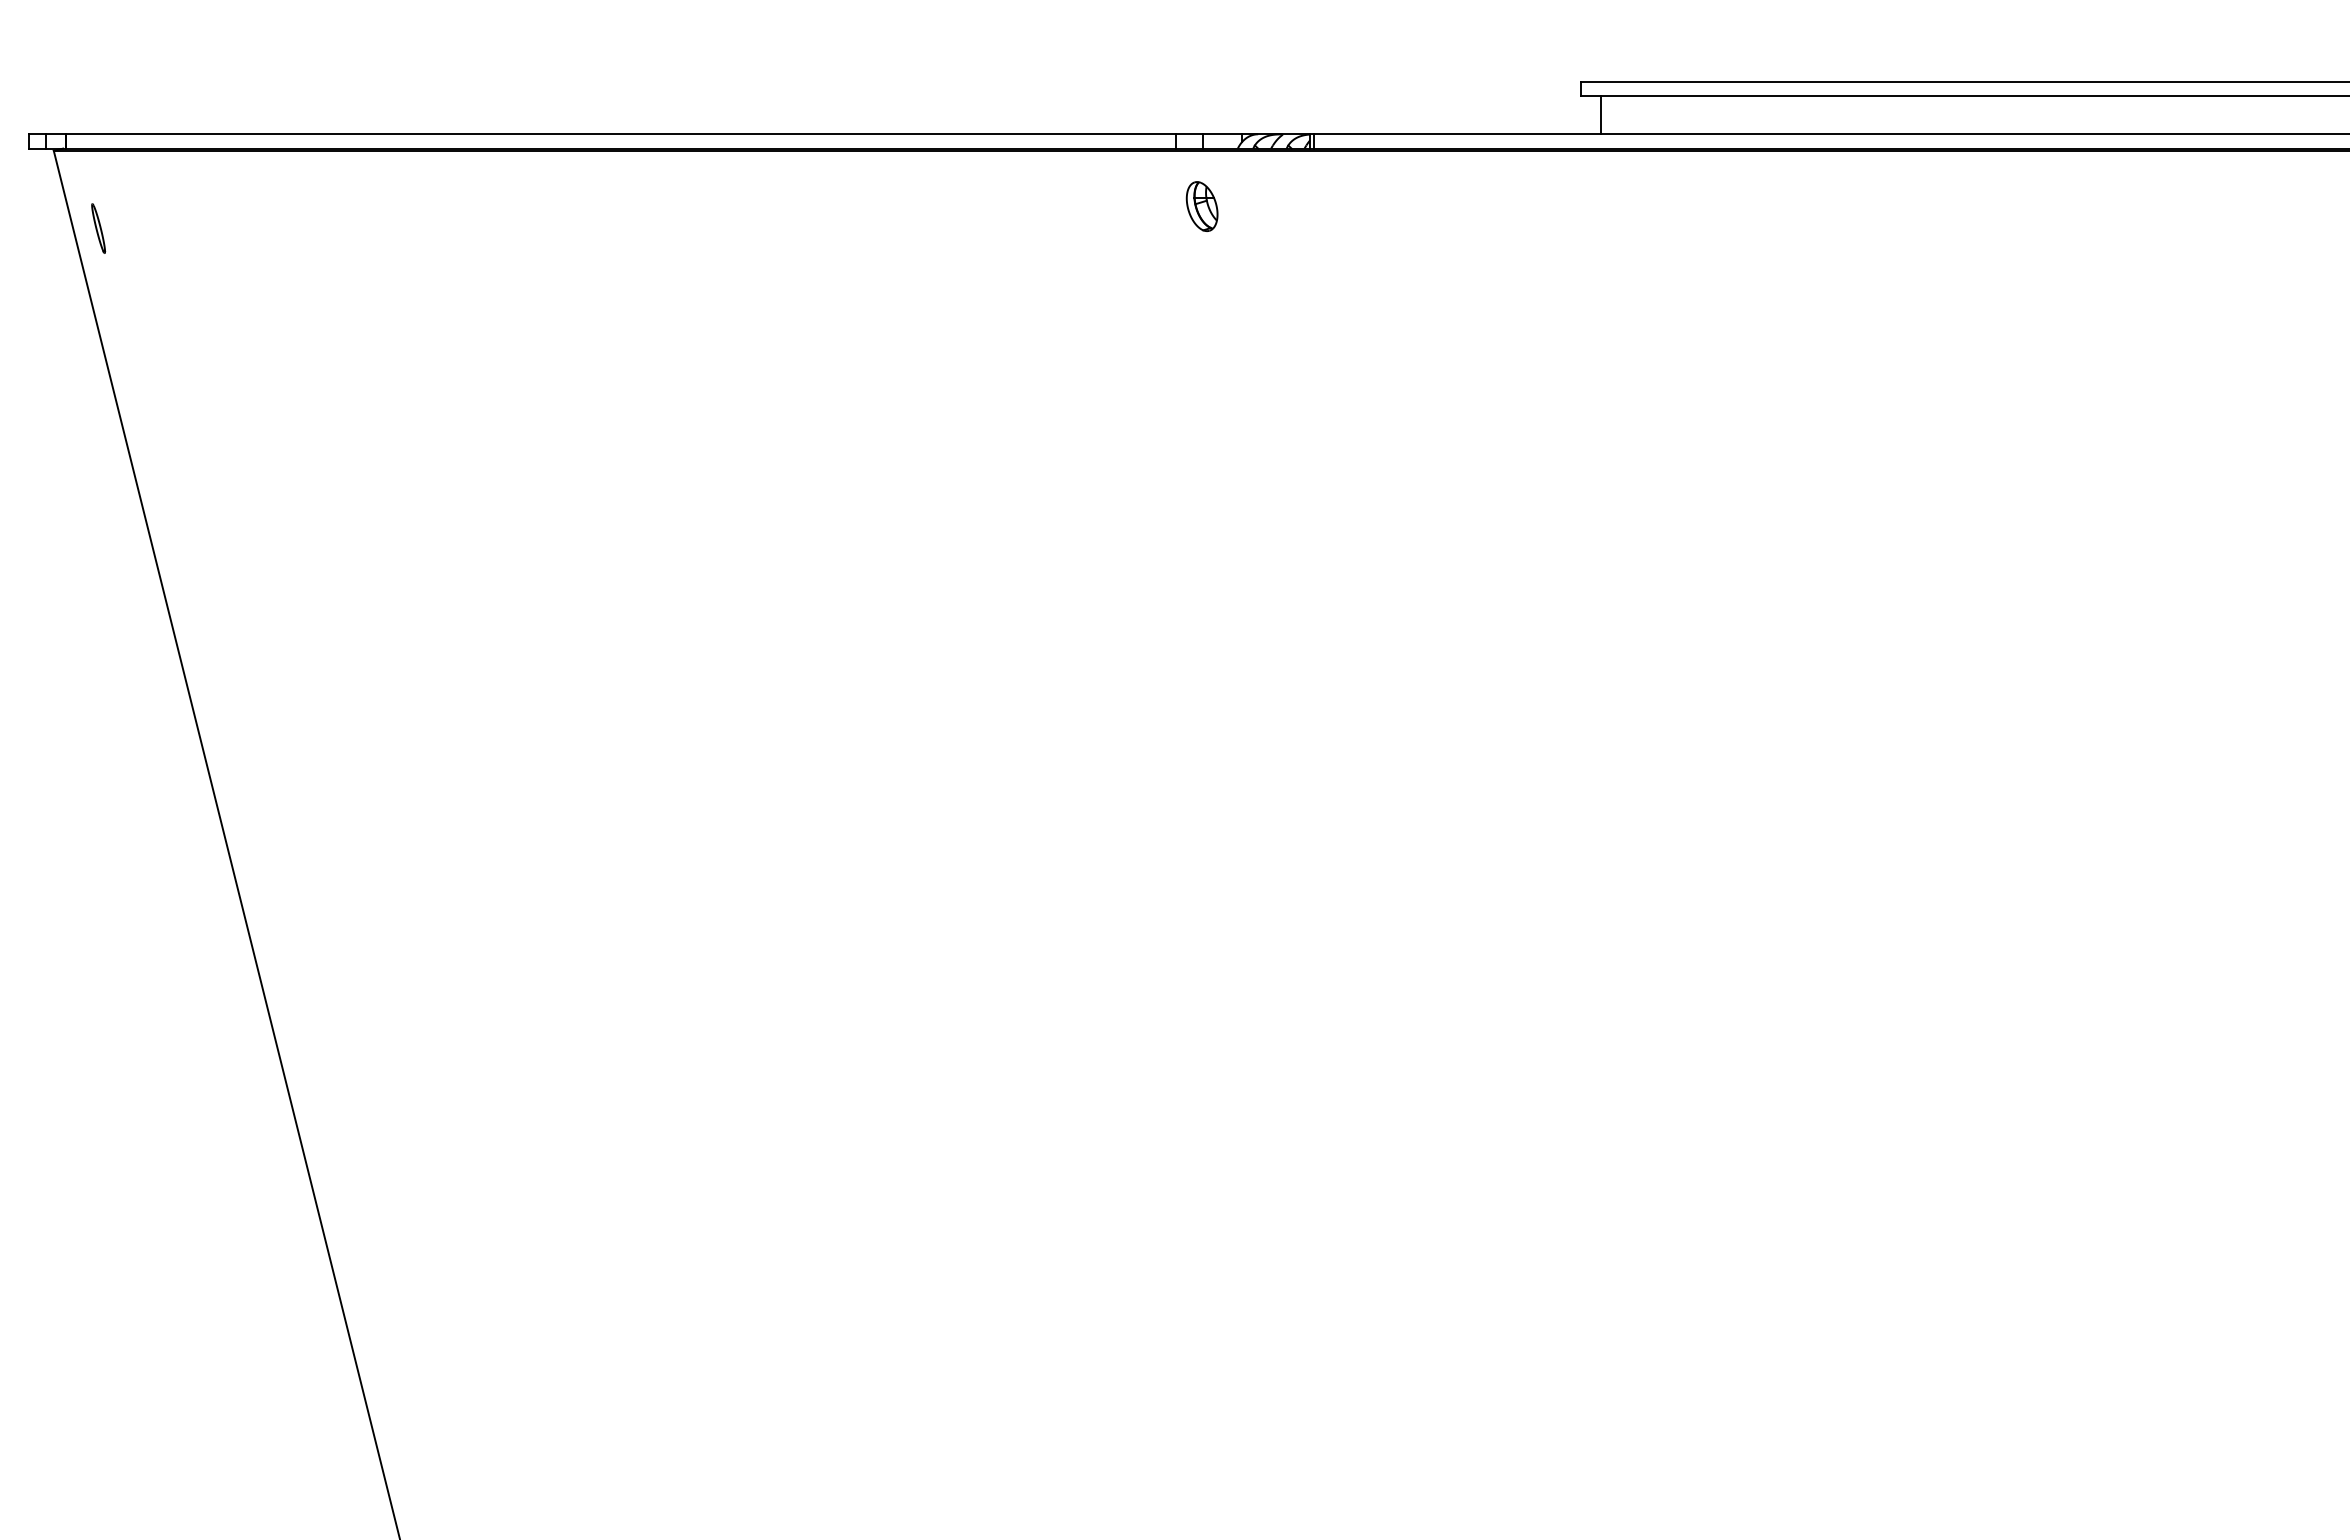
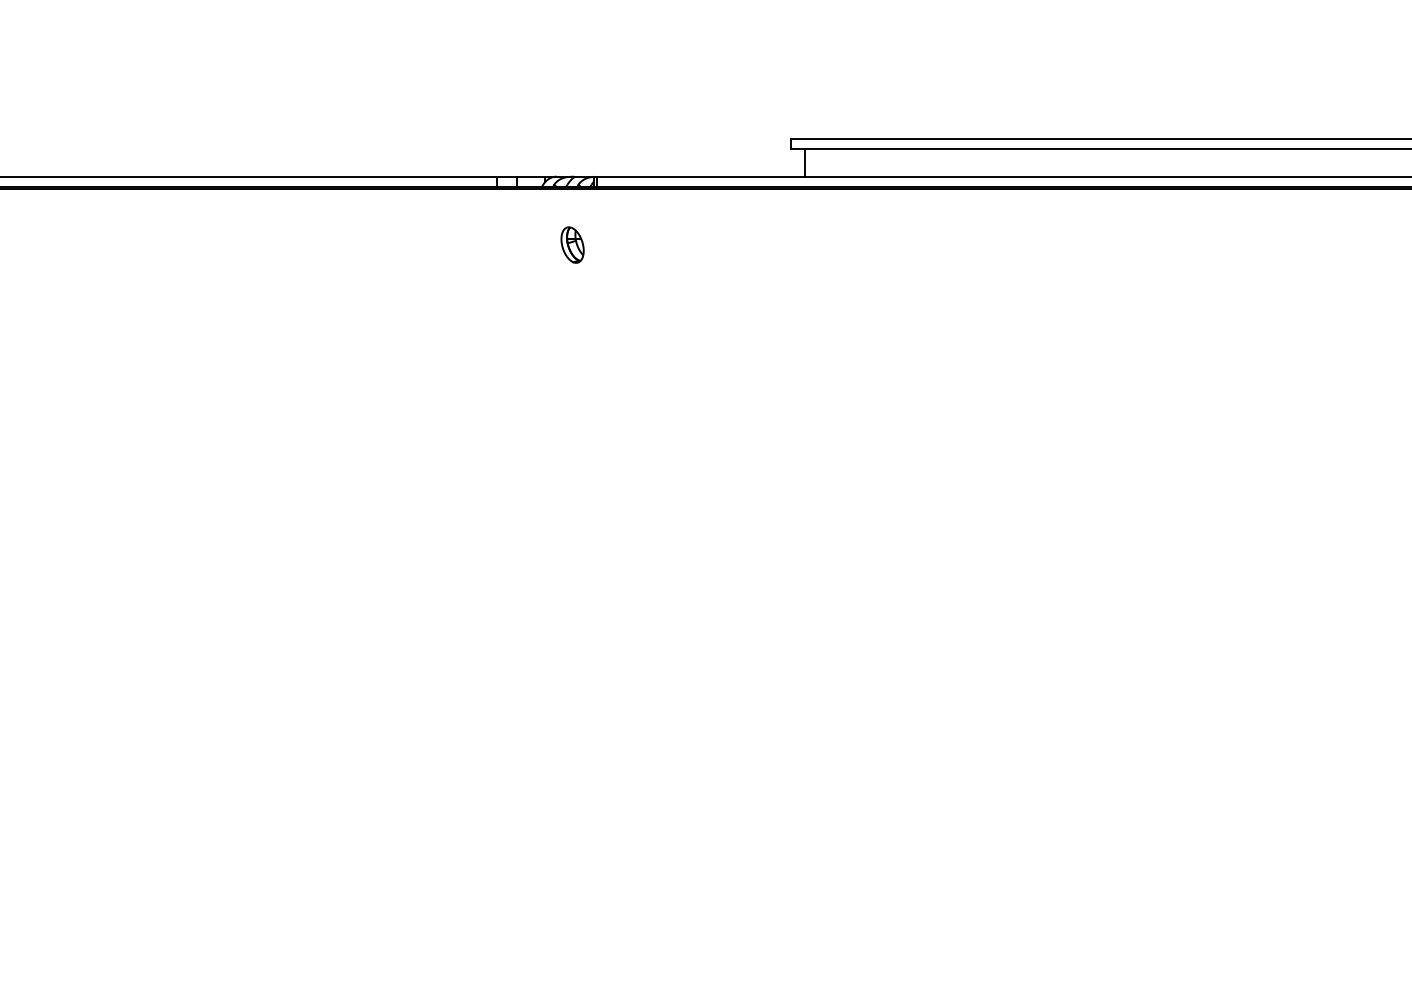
part: (1201, 206) -> (572, 245), moved

